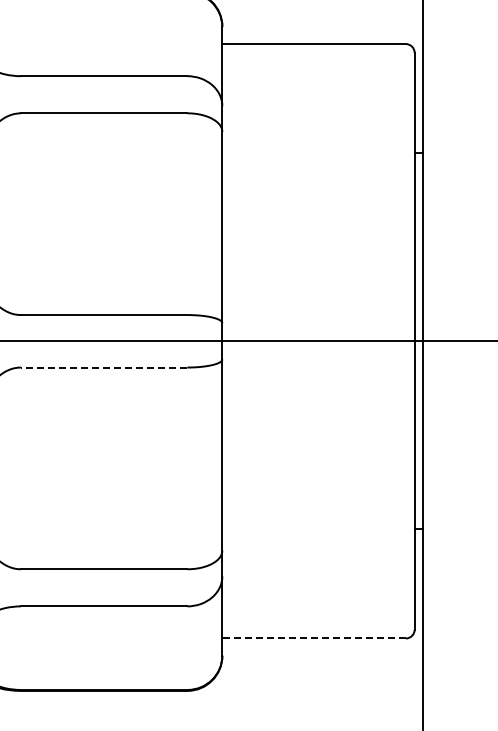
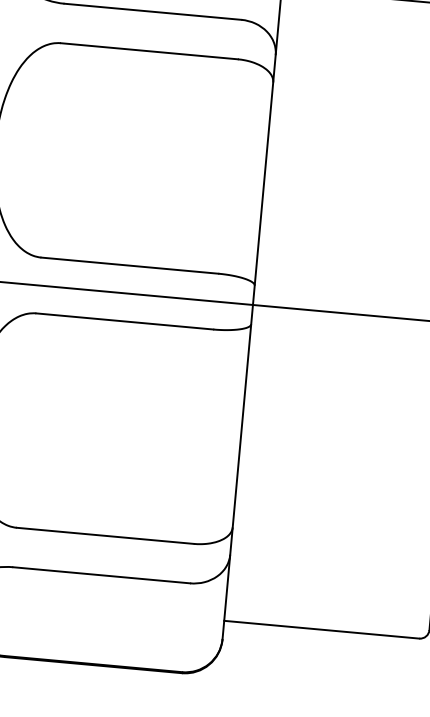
line: (103, 367) -> (124, 321), dashed -> solid
line: (314, 638) -> (322, 629), dashed -> solid

